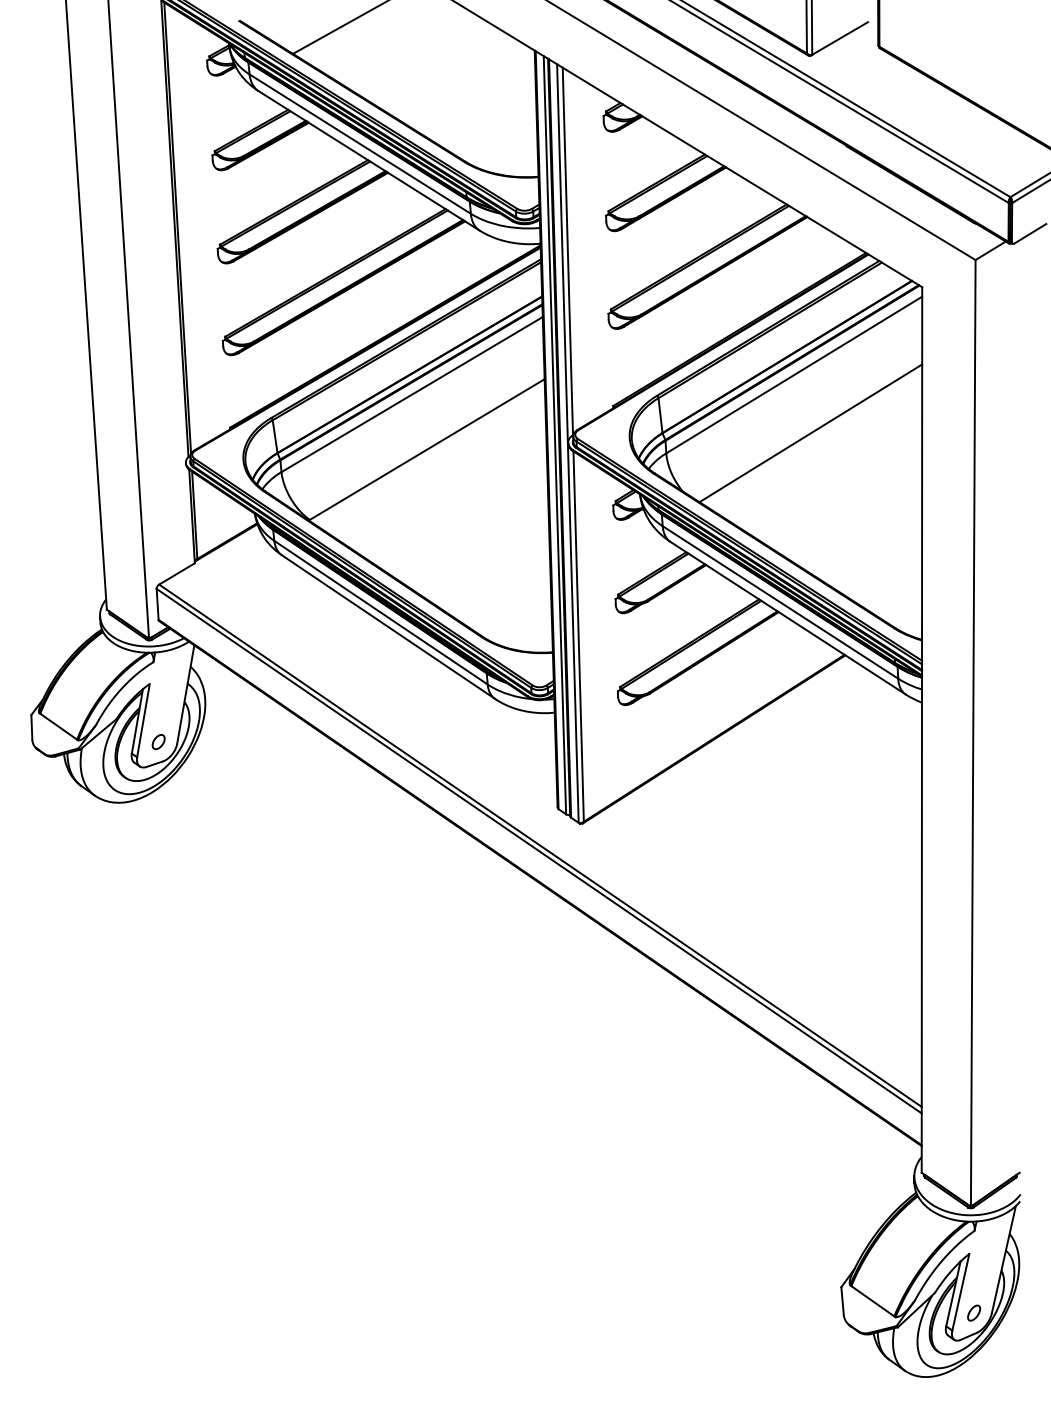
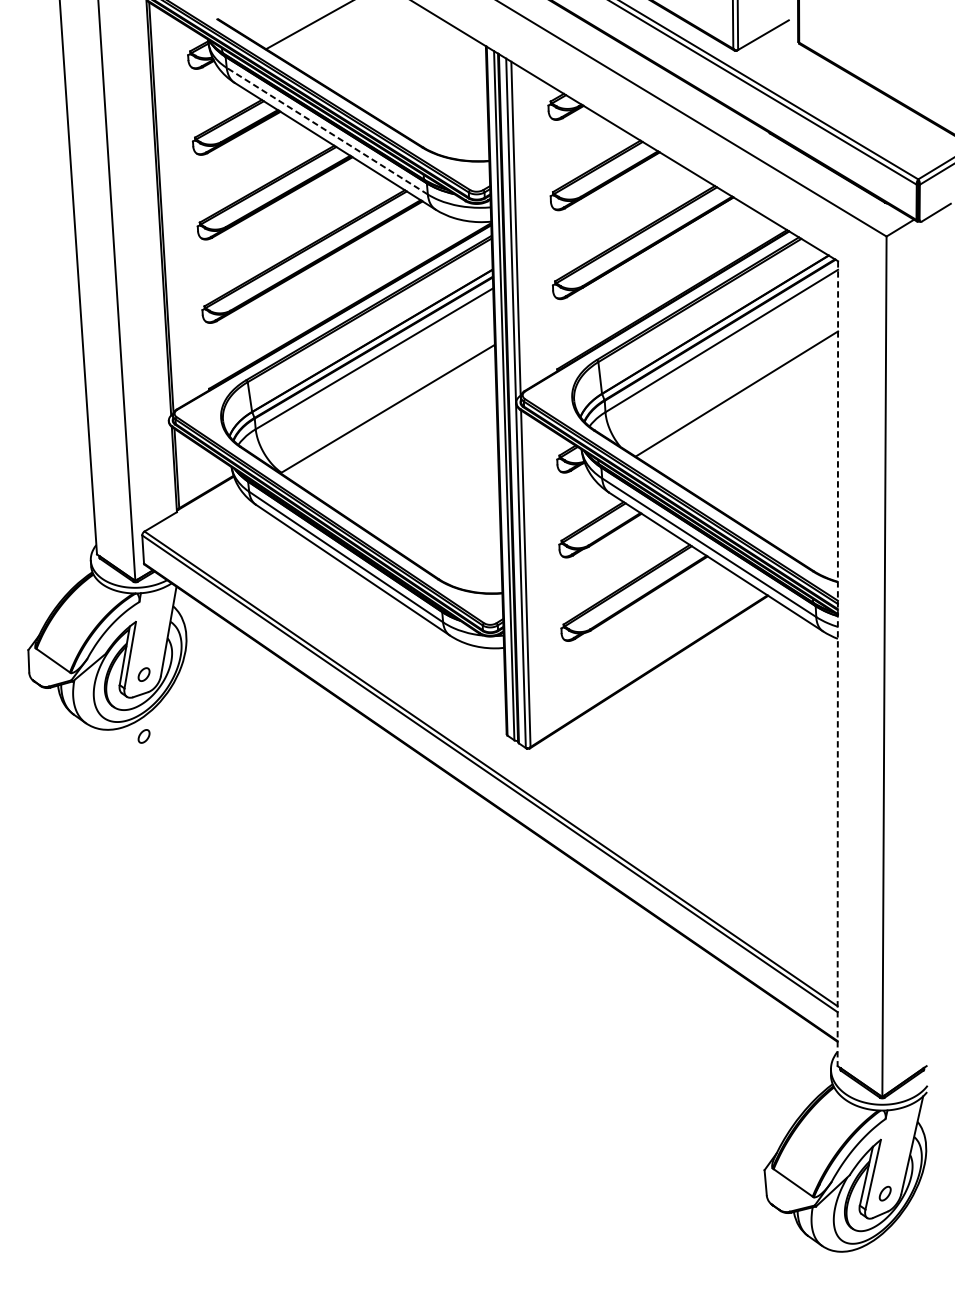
line: (360, 144) -> (327, 131), solid -> dashed
line: (921, 730) -> (837, 664), solid -> dashed
part: (158, 810) -> (143, 736), added

